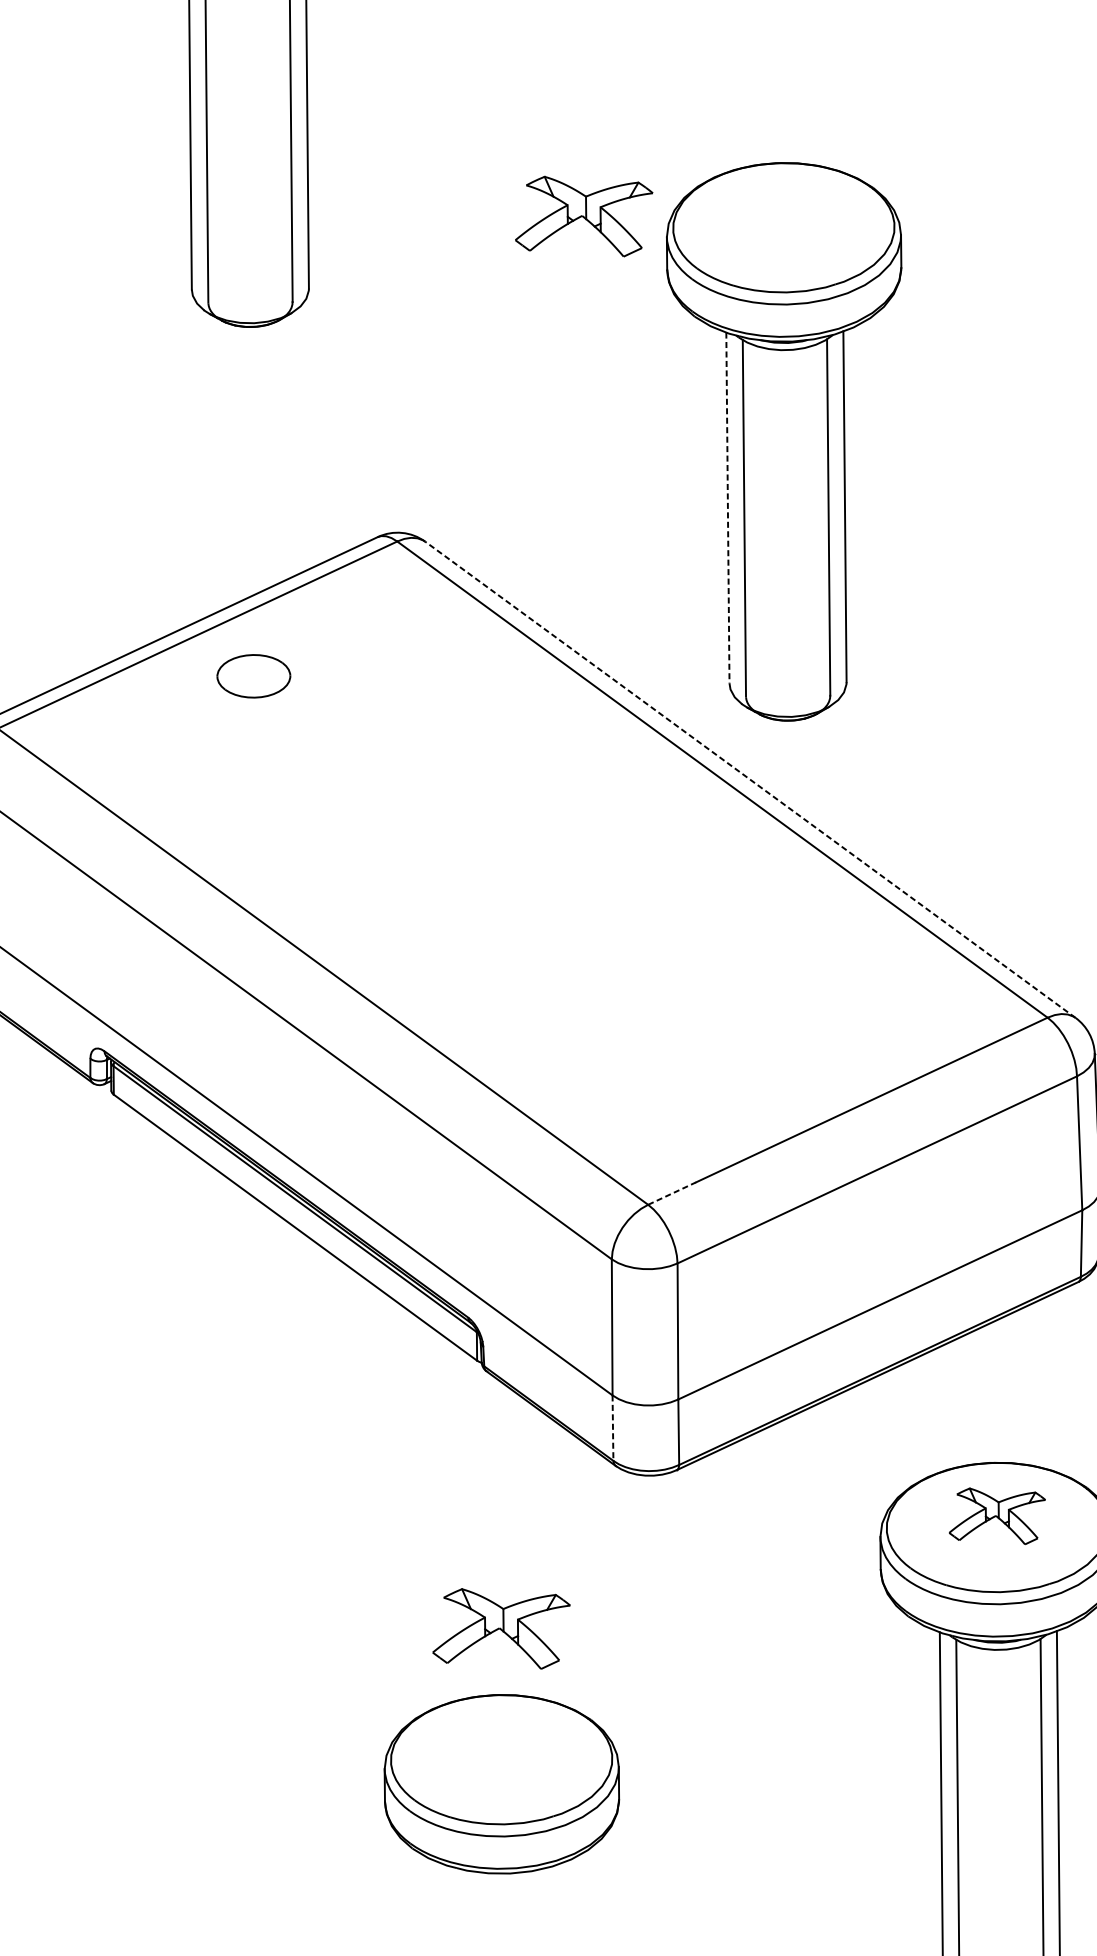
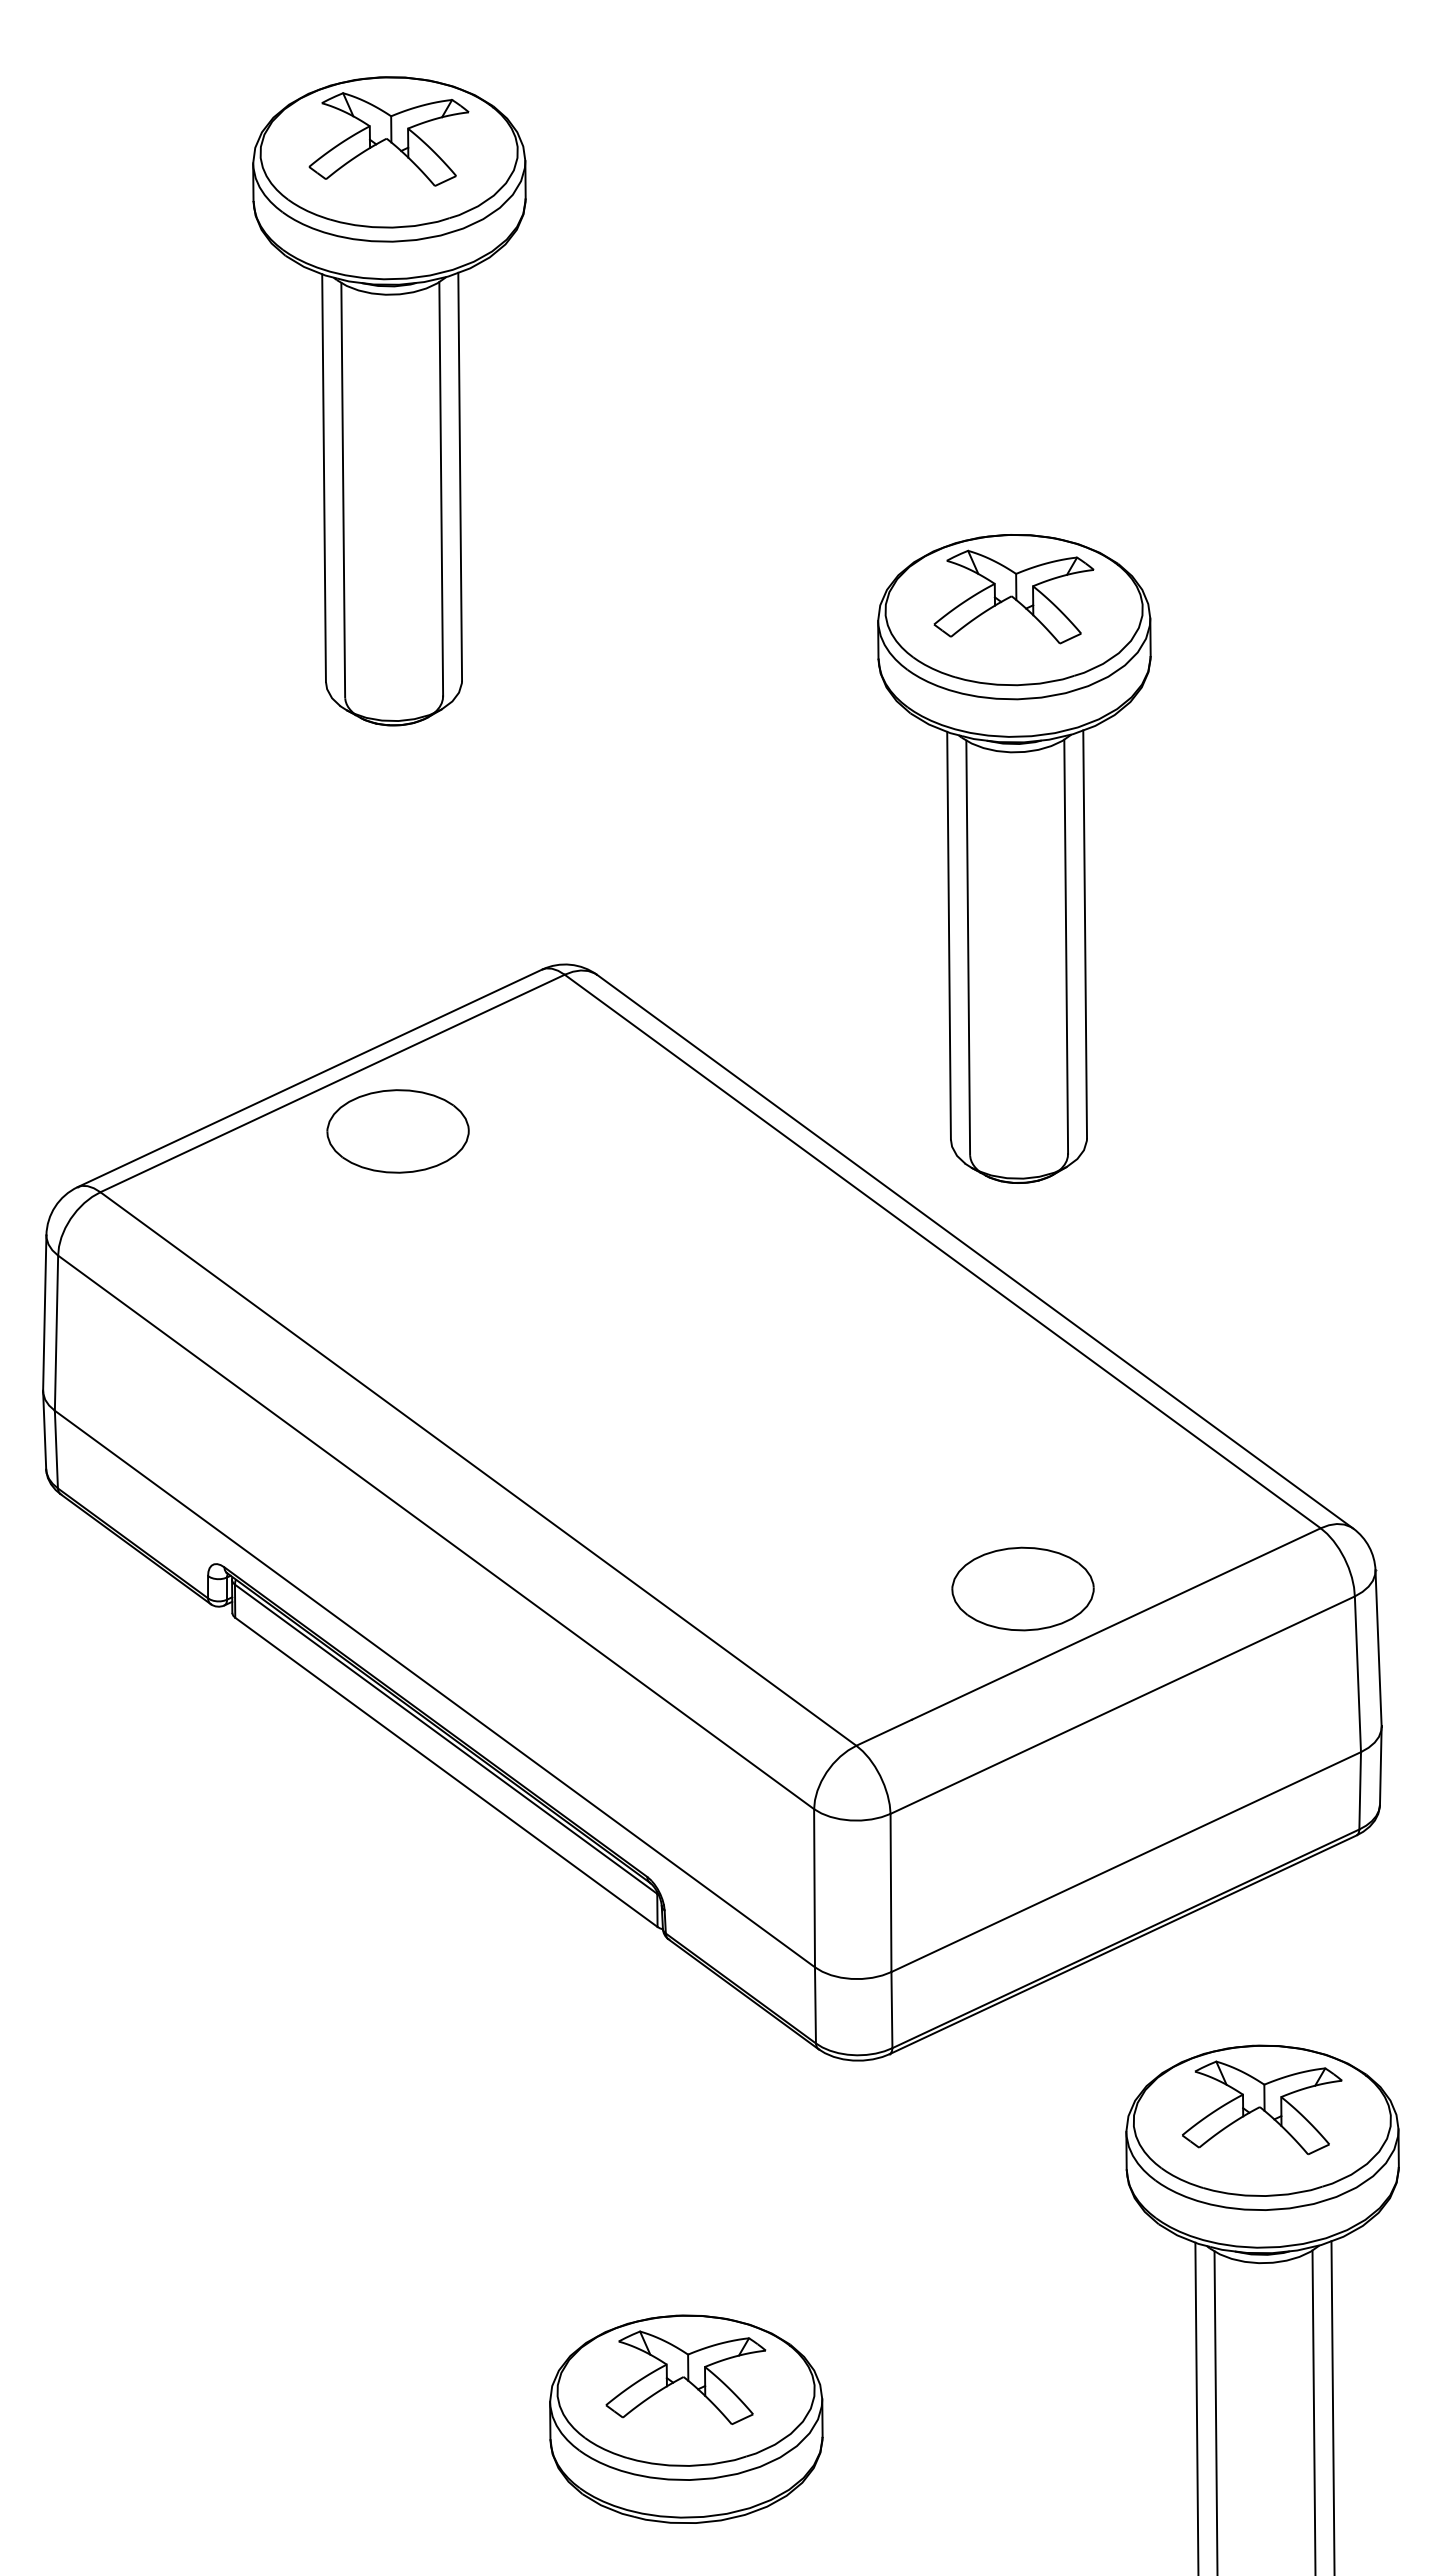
part: (583, 216) -> (1013, 596), moved
line: (728, 507) -> (949, 935), dashed -> solid
part: (253, 676) -> (397, 1131), size x1.67
line: (749, 779) -> (974, 1251), dashed -> solid
part: (791, 1069) -> (1022, 1588), added
line: (672, 1193) -> (884, 1732), dashed -> solid
line: (613, 1428) -> (815, 2005), dashed -> solid
part: (997, 1516) -> (1262, 2107), size x1.43
part: (501, 1628) -> (685, 2377), moved

